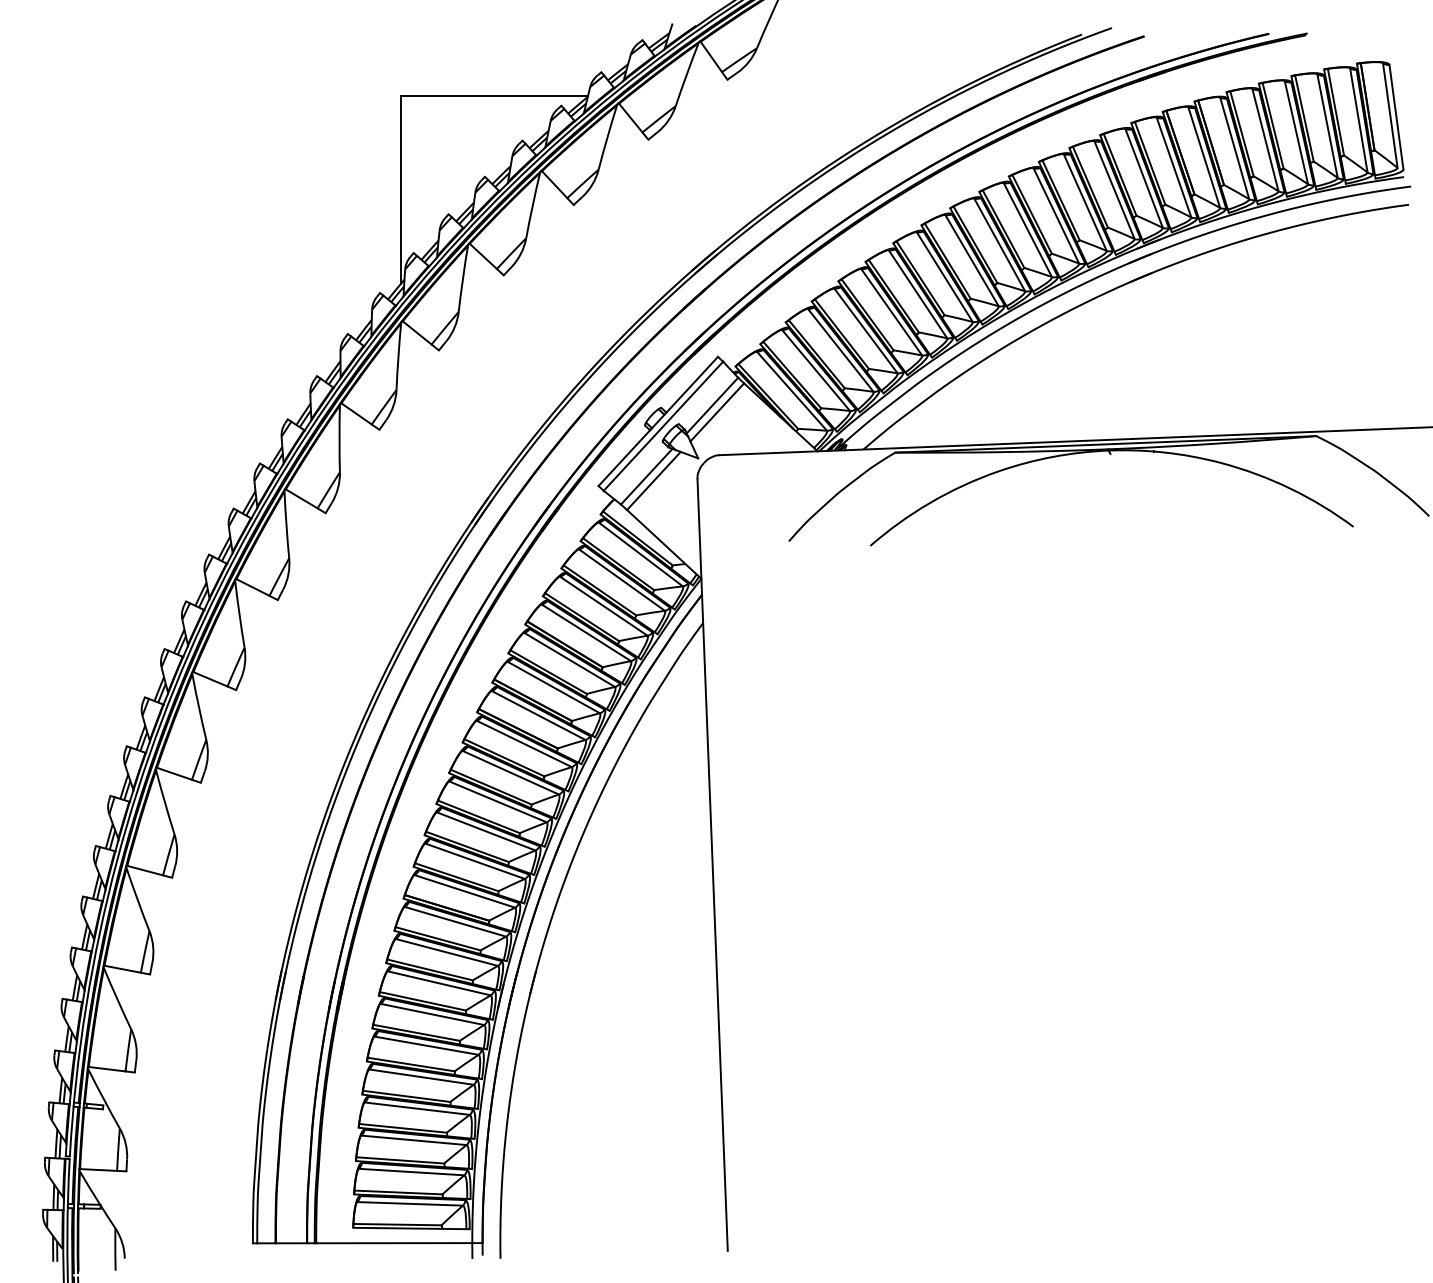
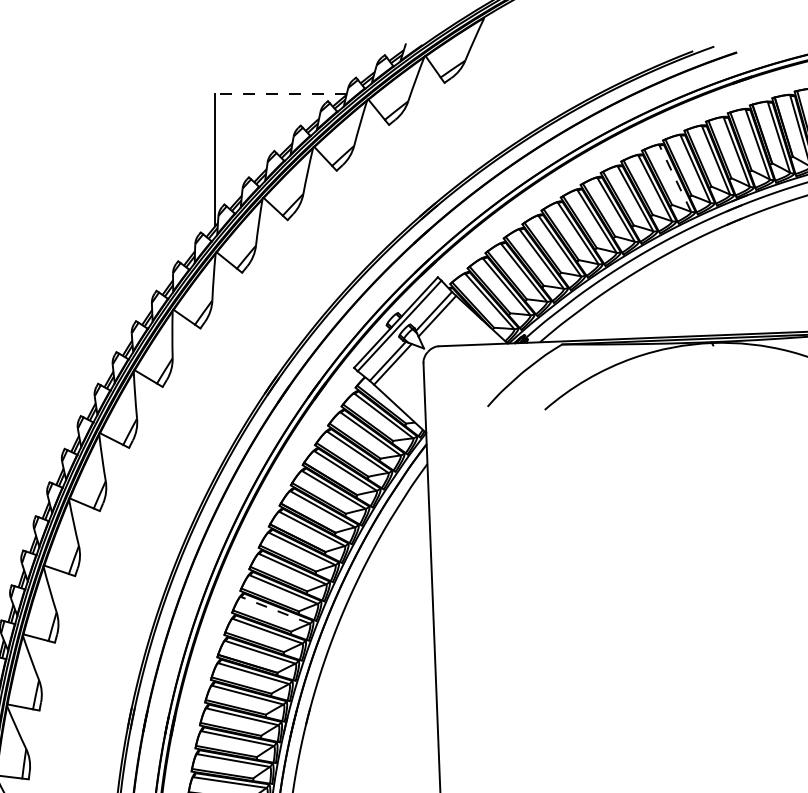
line: (494, 96) -> (281, 94), solid -> dashed
line: (1056, 215) -> (675, 178), solid -> dashed
line: (486, 831) -> (275, 610), solid -> dashed

